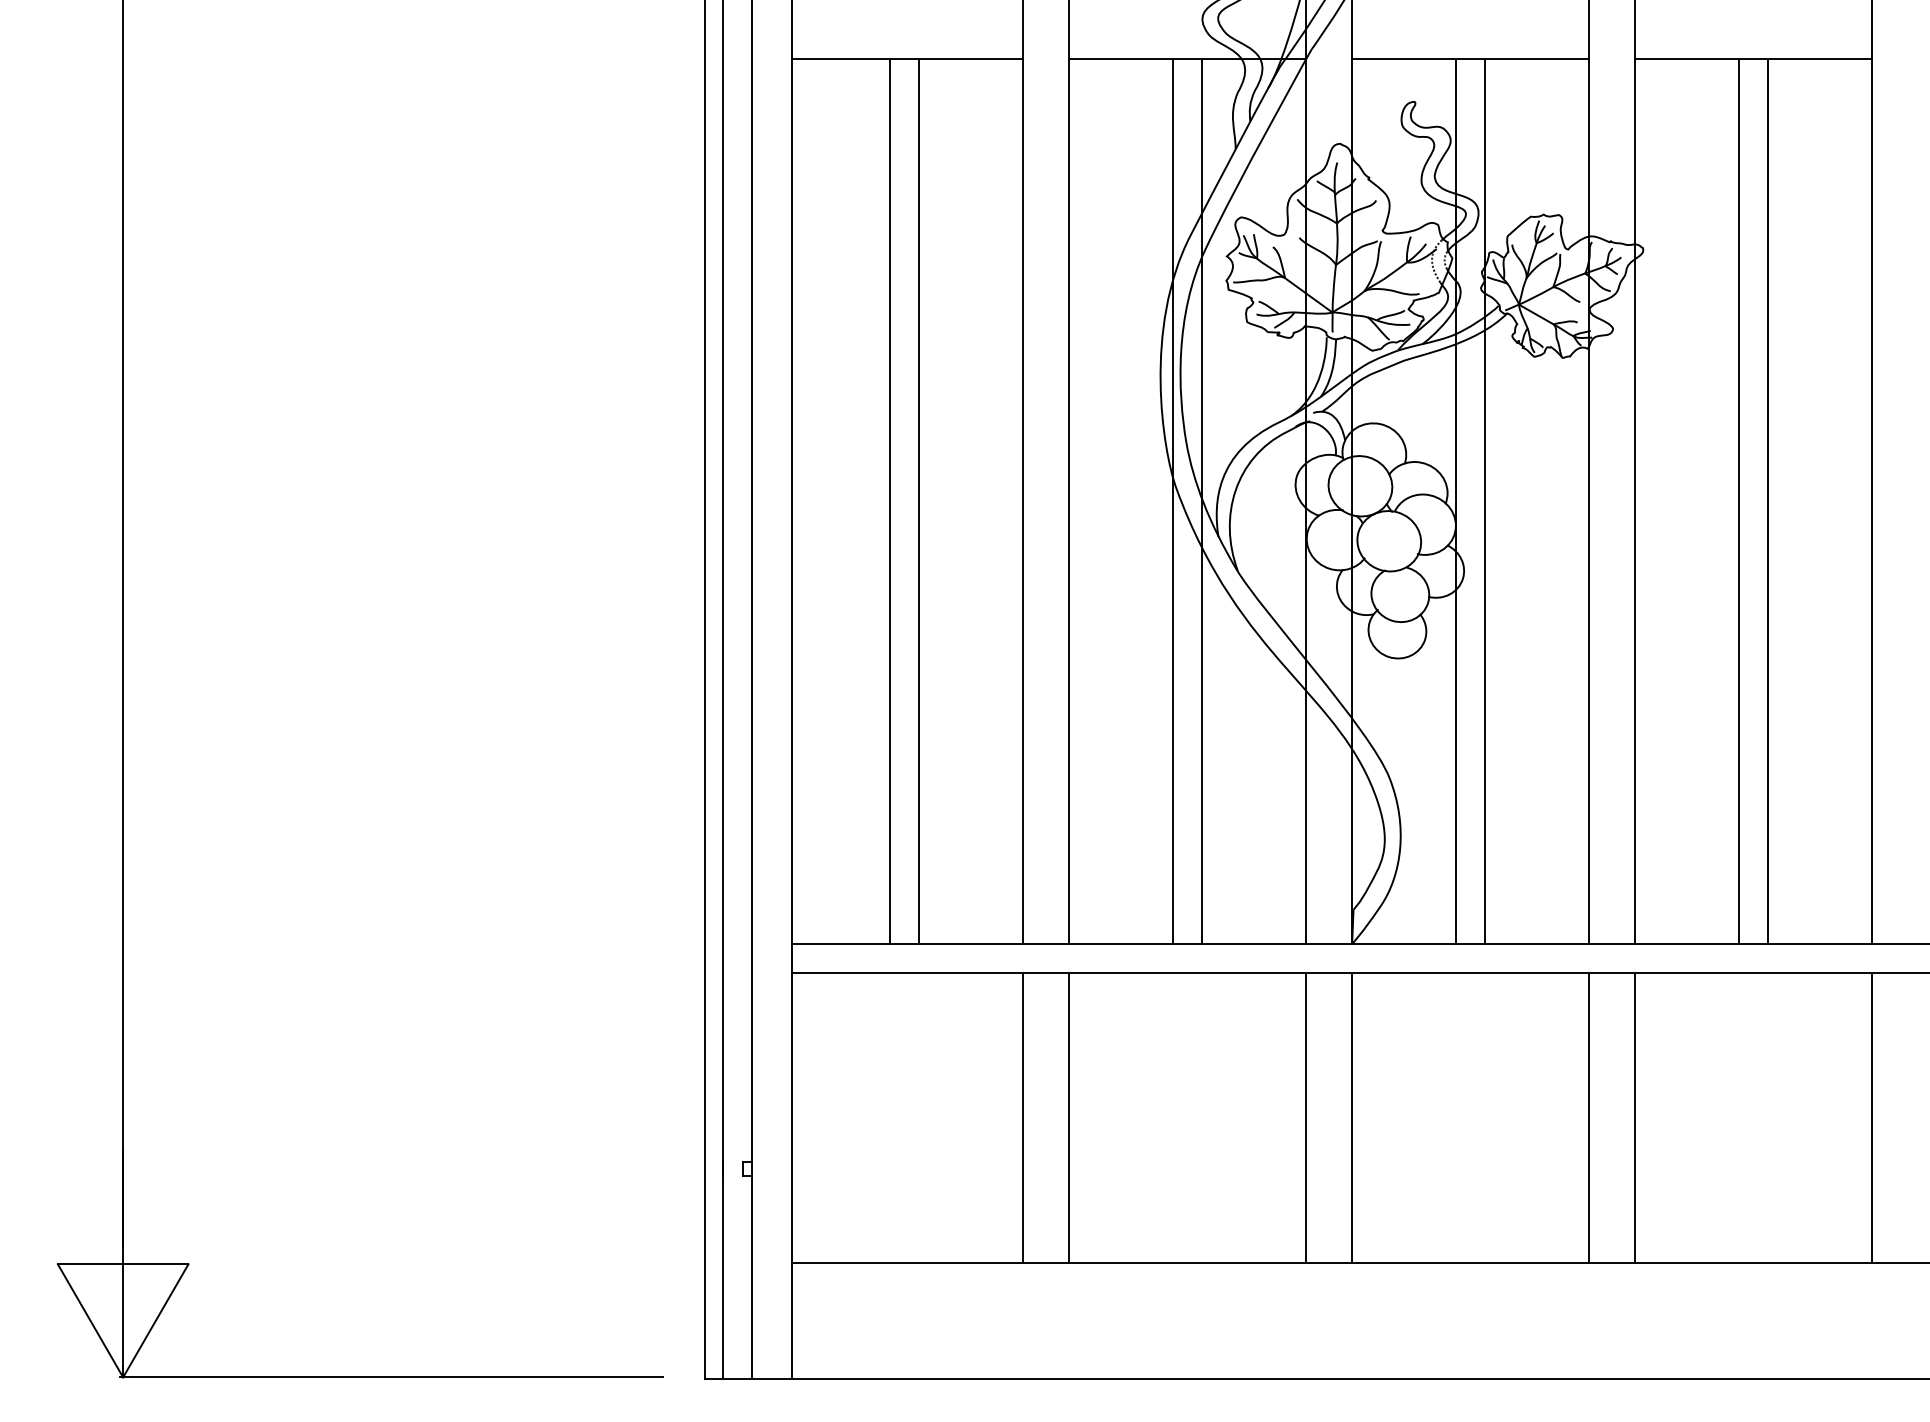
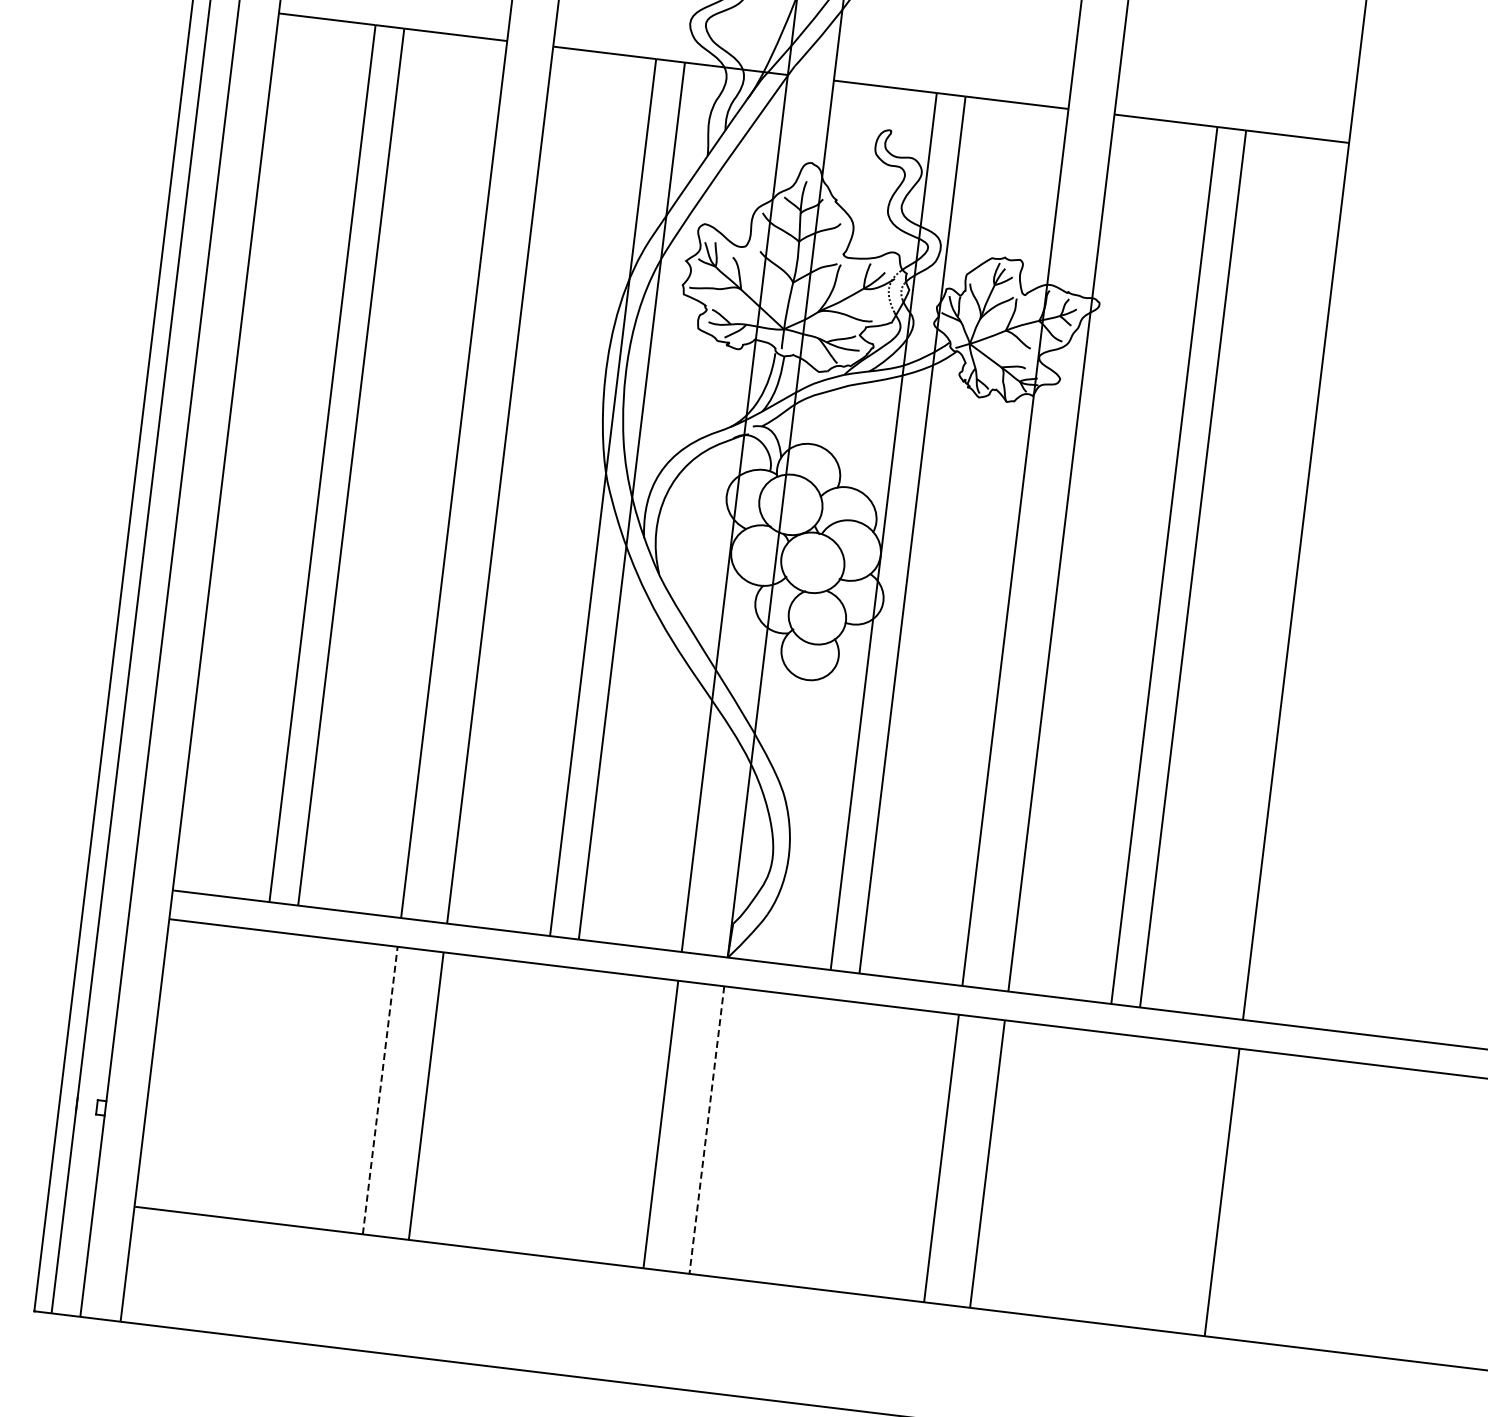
line: (1022, 1117) -> (380, 1089), solid -> dashed
line: (1352, 1118) -> (707, 1130), solid -> dashed

